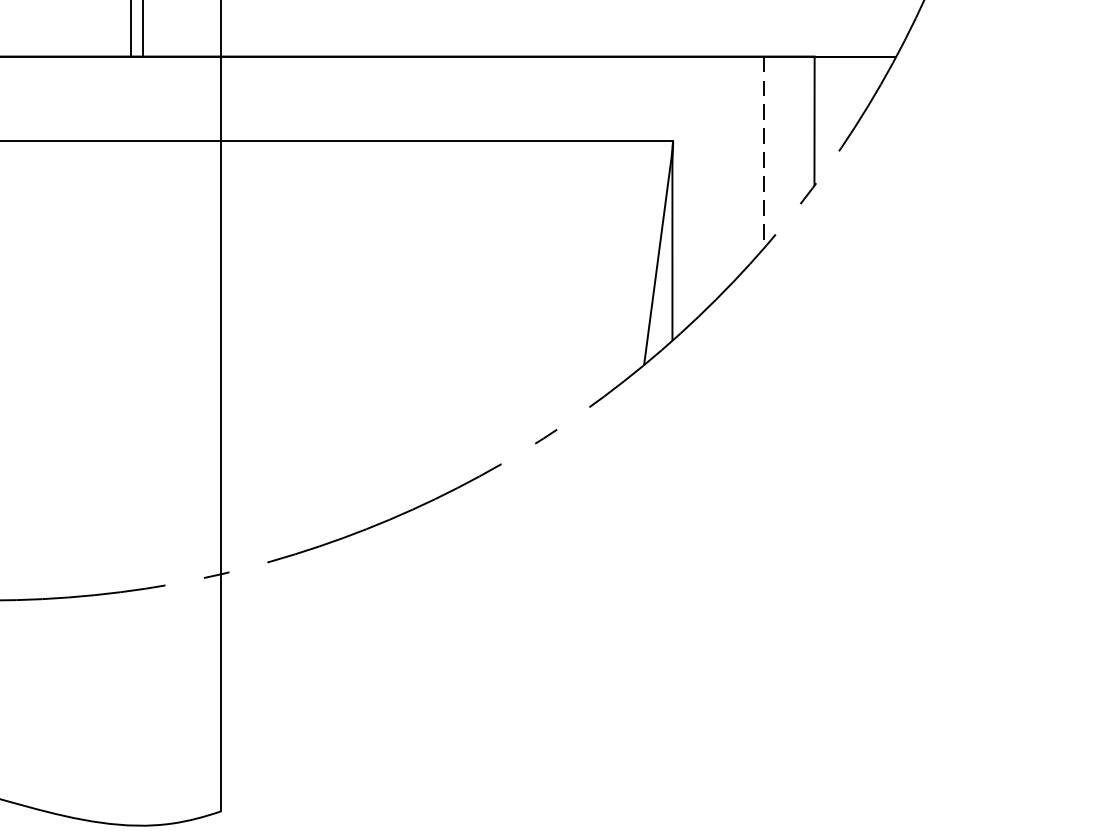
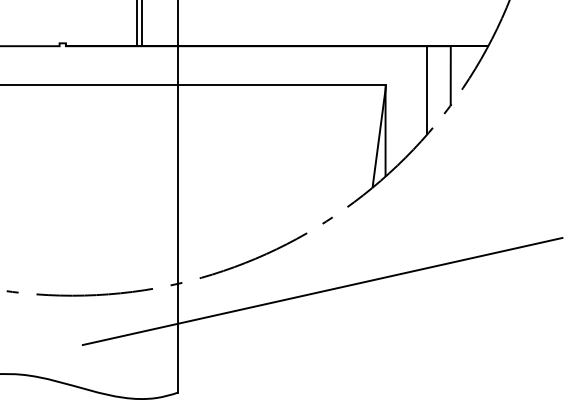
line: (763, 153) -> (427, 90), dashed -> solid
line: (534, 591) -> (322, 291), added

